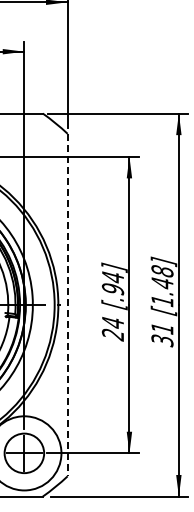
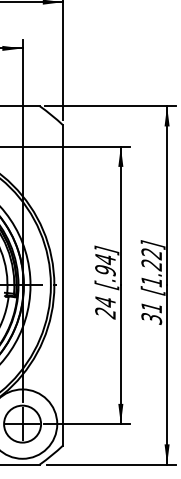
text: (162, 277) -> (151, 259), [1.48] -> [1.22]
line: (67, 305) -> (62, 285), dashed -> solid

